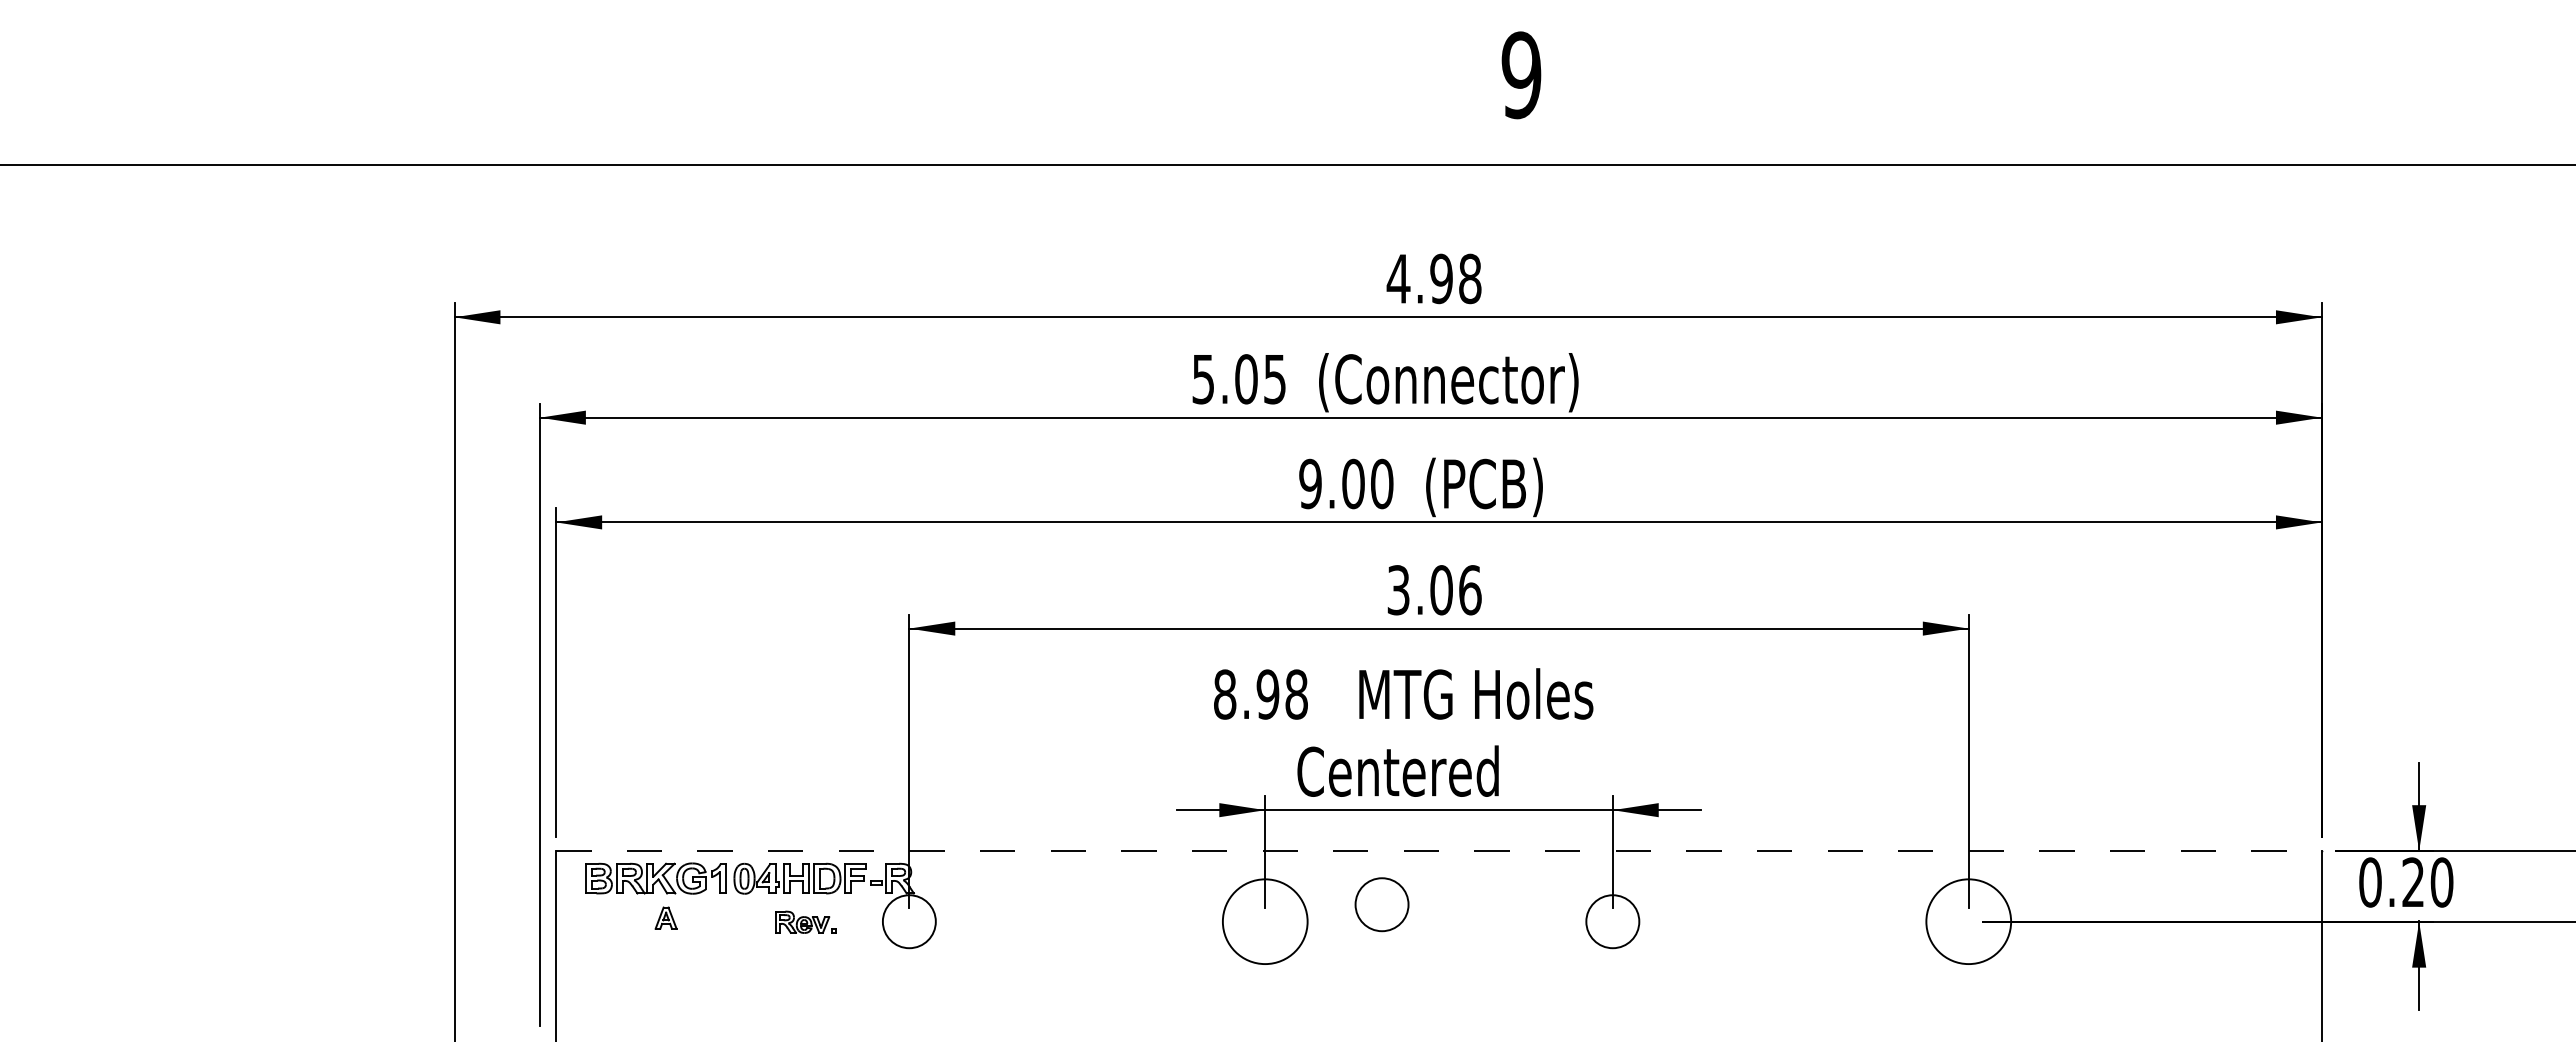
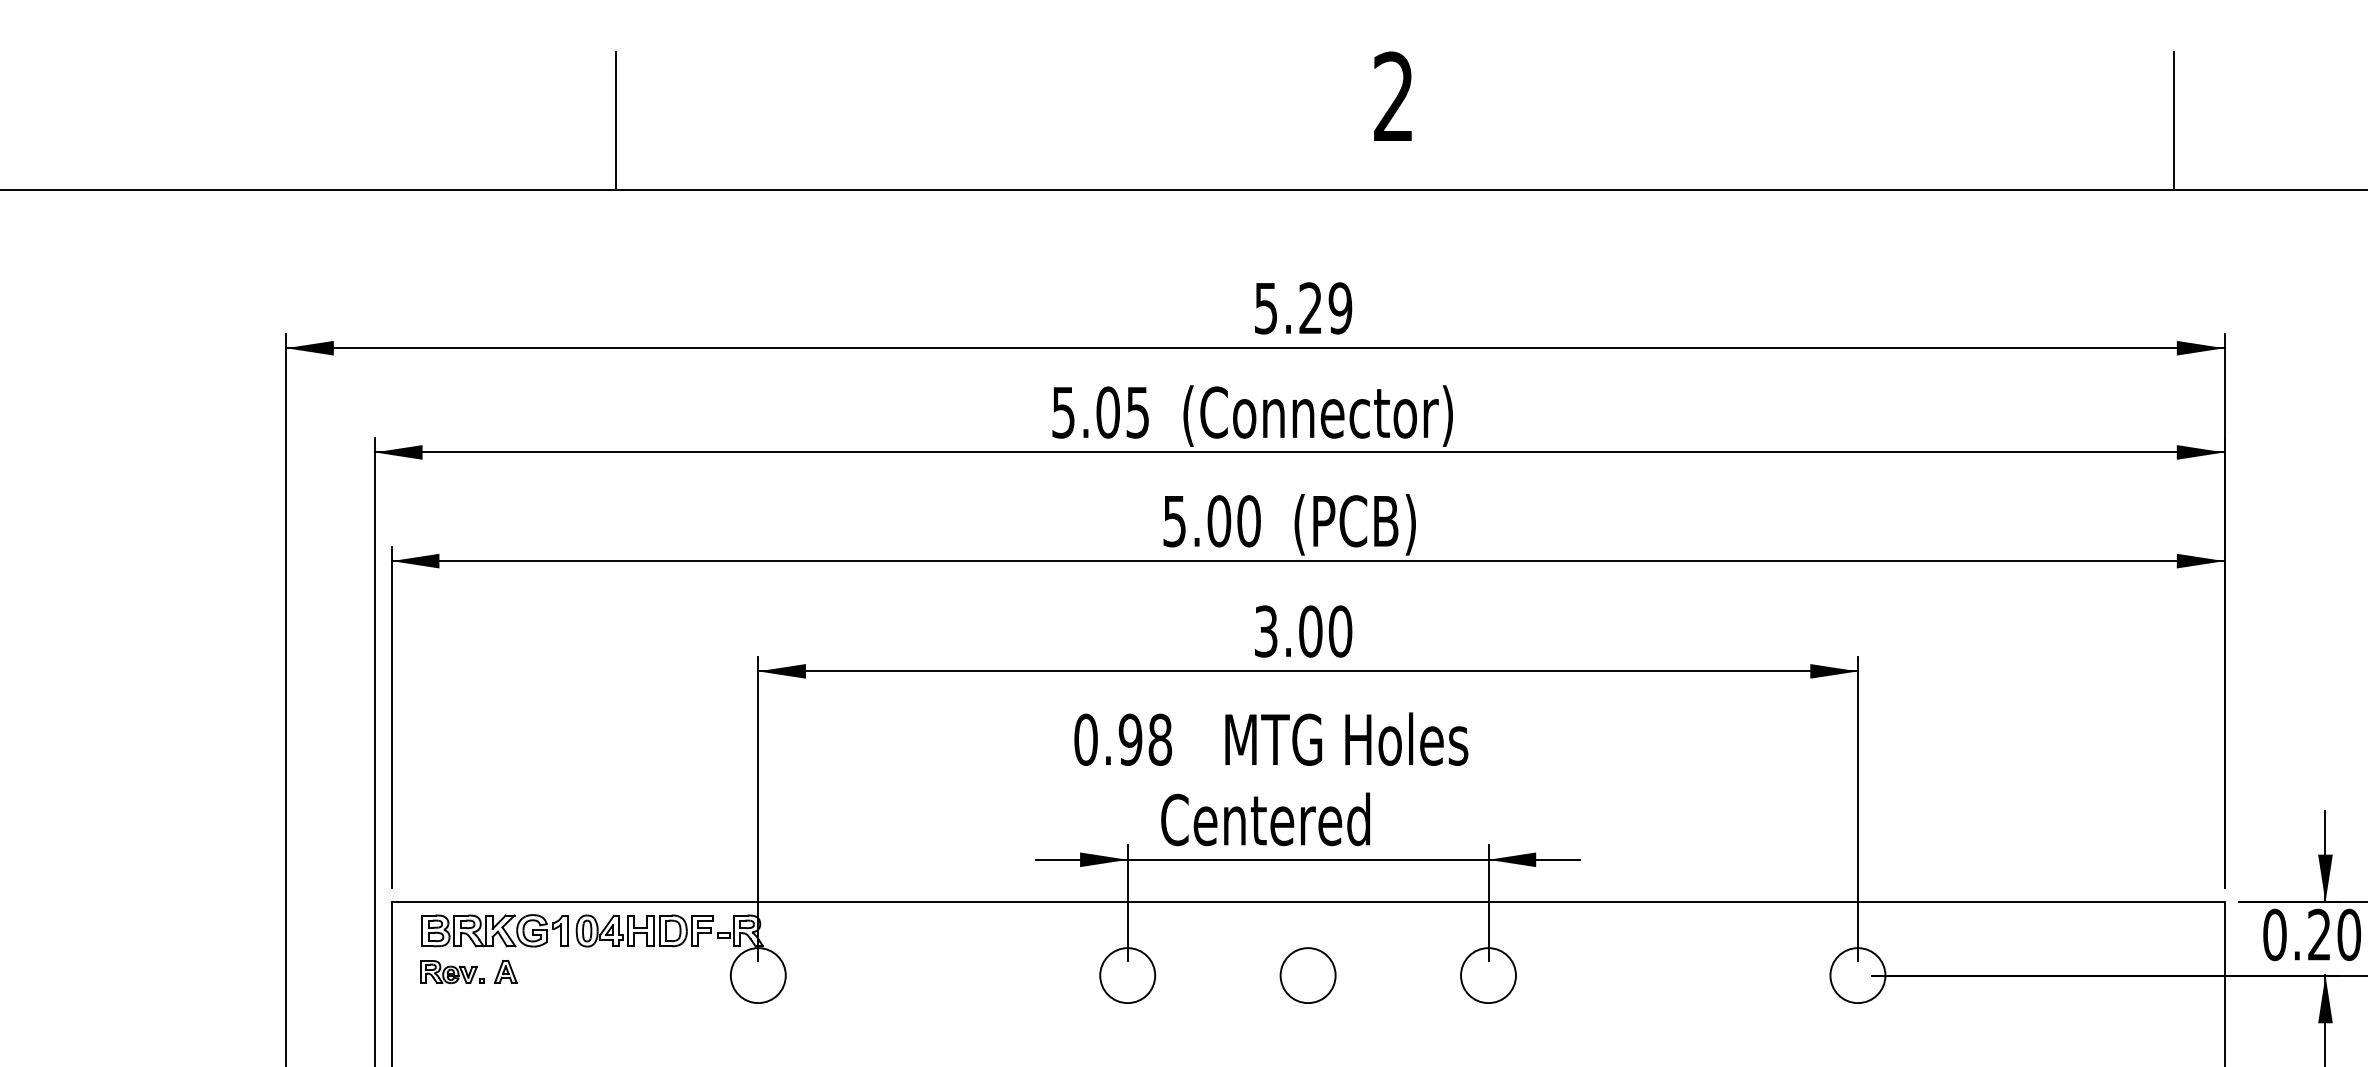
text: (1521, 75) -> (1393, 97), 9 -> 2
line: (772, 98) -> (616, 121), added
line: (2273, 98) -> (2174, 121), added
text: (1433, 278) -> (1302, 307), 4.98 -> 5.29
text: (1310, 483) -> (1174, 520), 9.00 -> 5.00
text: (1470, 590) -> (1340, 631), 3.06 -> 3.00
text: (1224, 694) -> (1085, 739), 8.98 -> 0.98
line: (1439, 851) -> (1308, 902), dashed -> solid
circle: (1381, 904) -> (1307, 975), moved
part: (805, 921) -> (452, 971), moved
circle: (1264, 921) -> (1126, 975), size x0.62
circle: (1968, 921) -> (1857, 975), size x0.62

